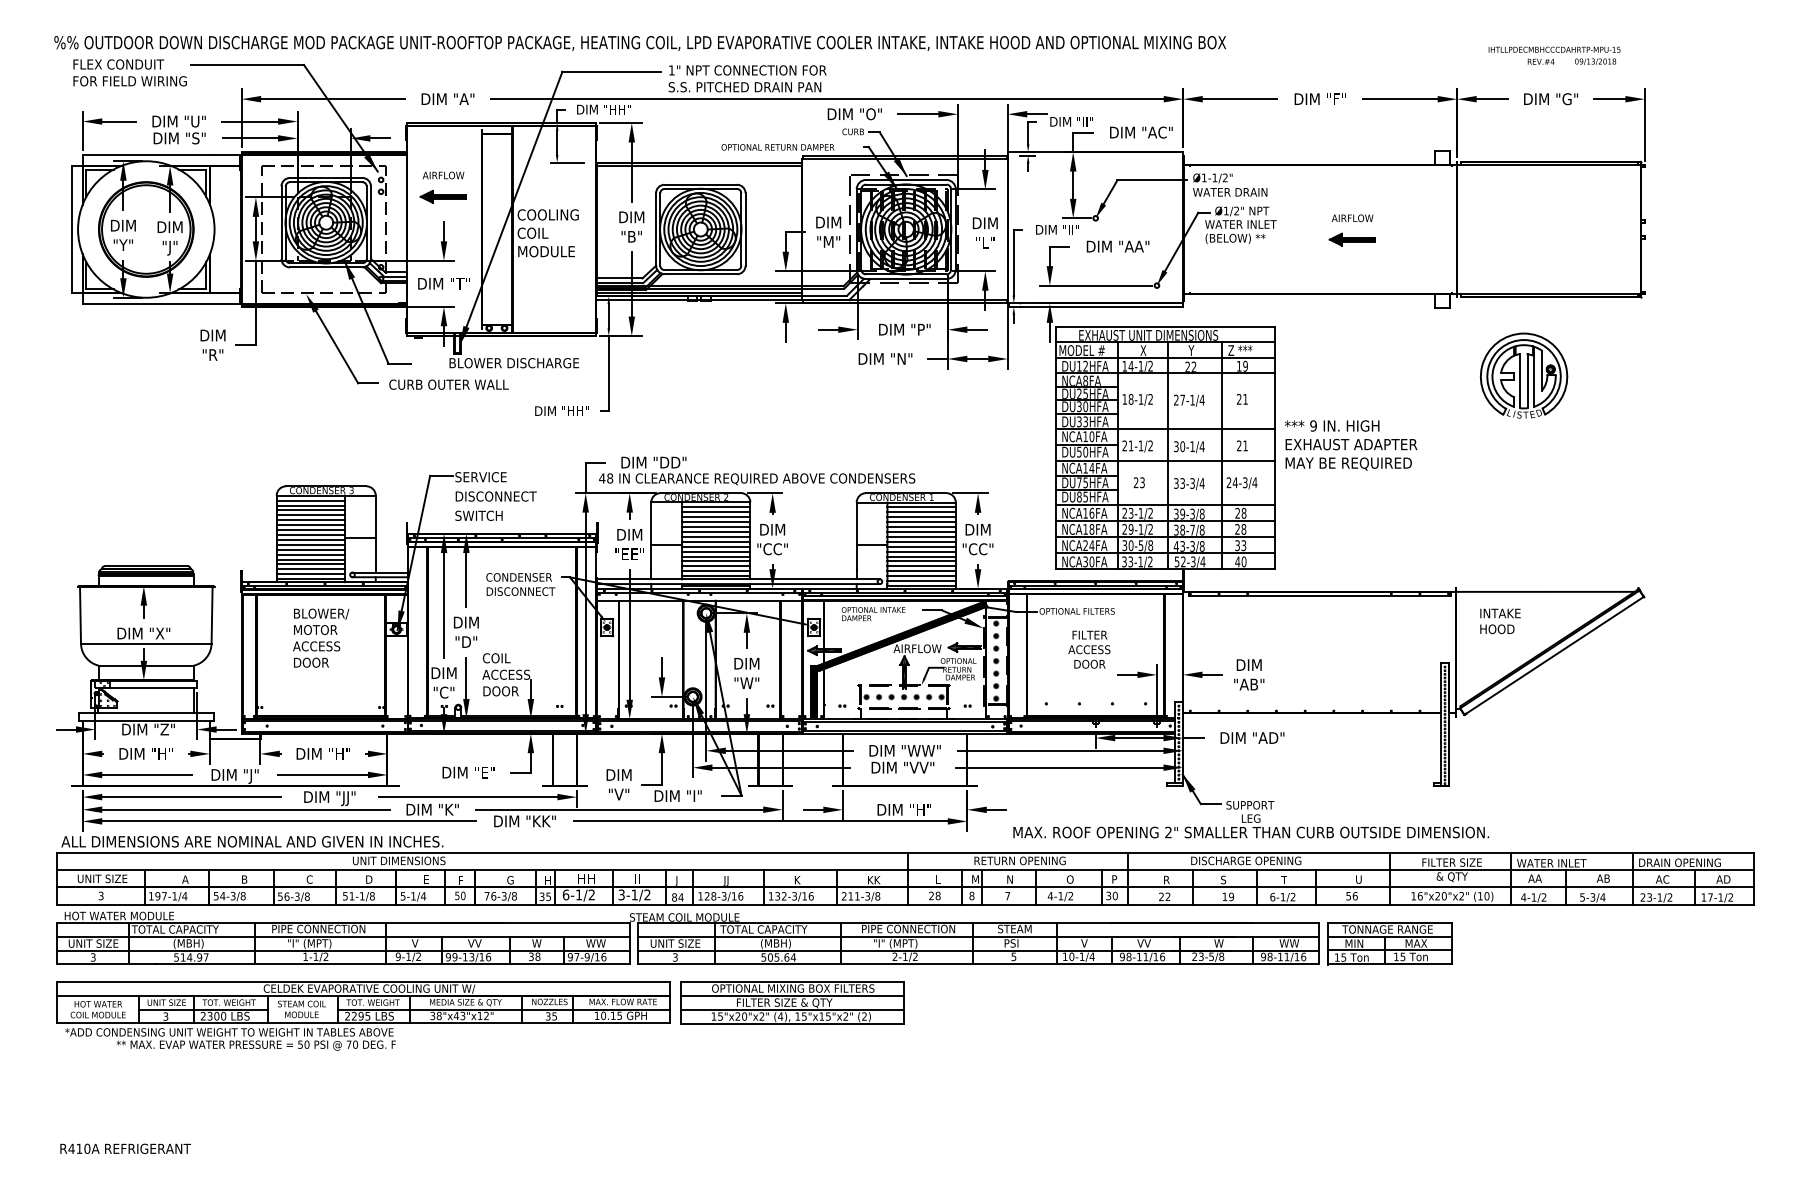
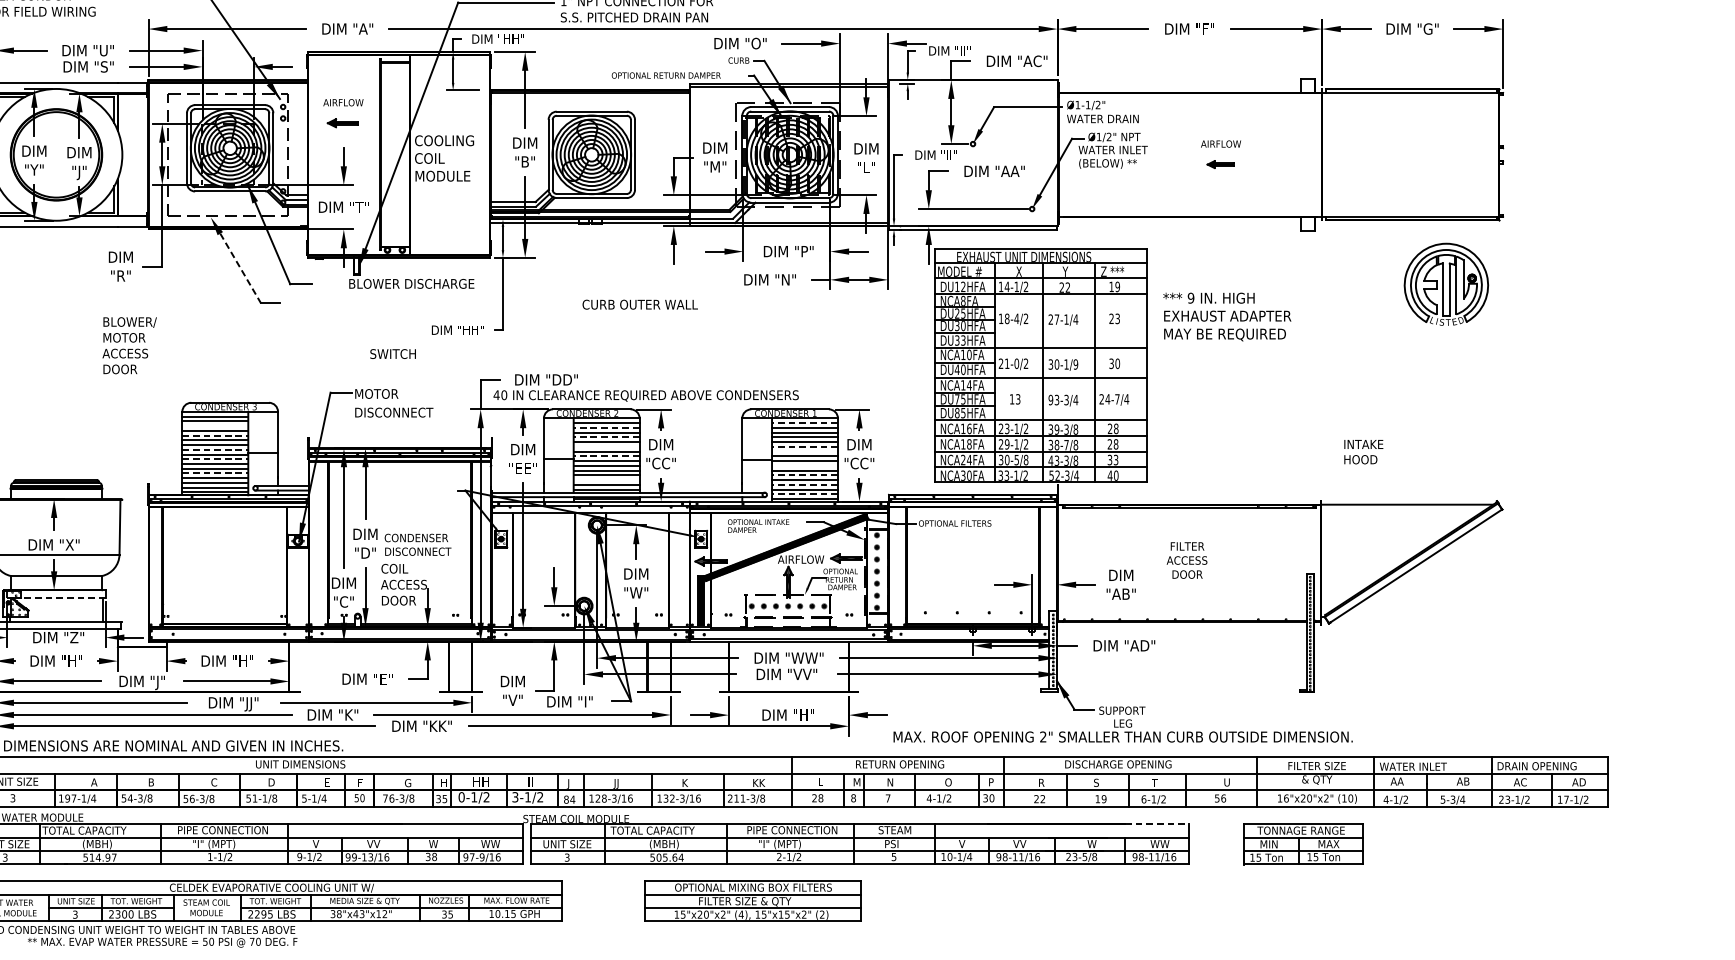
part: (442, 196) -> (342, 122), size x0.7
part: (1351, 239) -> (1219, 164), size x0.6
line: (337, 347) -> (241, 268), solid -> dashed
part: (1524, 375) -> (1446, 284), moved
text: (448, 384) -> (639, 304), moved
text: (1140, 399) -> (1016, 318), 18-1/2 -> 18-4/2
text: (1245, 399) -> (1117, 318), 21 -> 23
text: (1140, 445) -> (1016, 363), 21-1/2 -> 21-0/2
text: (1242, 445) -> (1114, 363), 21 -> 30
text: (1350, 445) -> (1226, 317), moved
text: (1201, 446) -> (1075, 364), 30-1/4 -> 30-1/9
text: (1078, 451) -> (956, 369), DU50HFA -> DU40HFA
text: (480, 477) -> (379, 394), SERVICE -> MOTOR
text: (610, 478) -> (504, 395), 48 -> 40
text: (1135, 482) -> (1011, 399), 23 -> 13
text: (1245, 482) -> (1117, 399), 24-3/4 -> 24-7/4
text: (1176, 483) -> (1051, 400), 33-3/4 -> 93-3/4
line: (921, 507) -> (804, 423), solid -> dashed
line: (310, 510) -> (214, 426), removed
line: (715, 512) -> (605, 428), solid -> dashed
text: (478, 515) -> (392, 353), moved
line: (311, 520) -> (215, 435), solid -> dashed
line: (715, 522) -> (605, 437), solid -> dashed
line: (716, 531) -> (606, 446), removed
line: (921, 531) -> (804, 446), solid -> dashed
line: (311, 534) -> (215, 449), solid -> dashed
line: (921, 536) -> (804, 451), removed
line: (715, 541) -> (605, 456), solid -> dashed
line: (311, 544) -> (215, 458), solid -> dashed
line: (921, 551) -> (804, 465), removed
line: (311, 559) -> (215, 473), solid -> dashed
line: (921, 561) -> (804, 475), solid -> dashed
line: (716, 566) -> (606, 480), removed
line: (921, 571) -> (804, 485), solid -> dashed
line: (921, 581) -> (804, 494), solid -> dashed
text: (520, 584) -> (417, 544), moved
text: (1500, 621) -> (1363, 452), moved
text: (321, 637) -> (130, 345), moved
text: (1089, 649) -> (1187, 560), moved
line: (153, 688) -> (63, 597), solid -> dashed
text: (566, 894) -> (462, 796), 6-1/2 -> 0-1/2
line: (1286, 922) -> (1157, 823), solid -> dashed
part: (1389, 943) -> (1303, 844), moved
part: (792, 1002) -> (752, 901), moved

